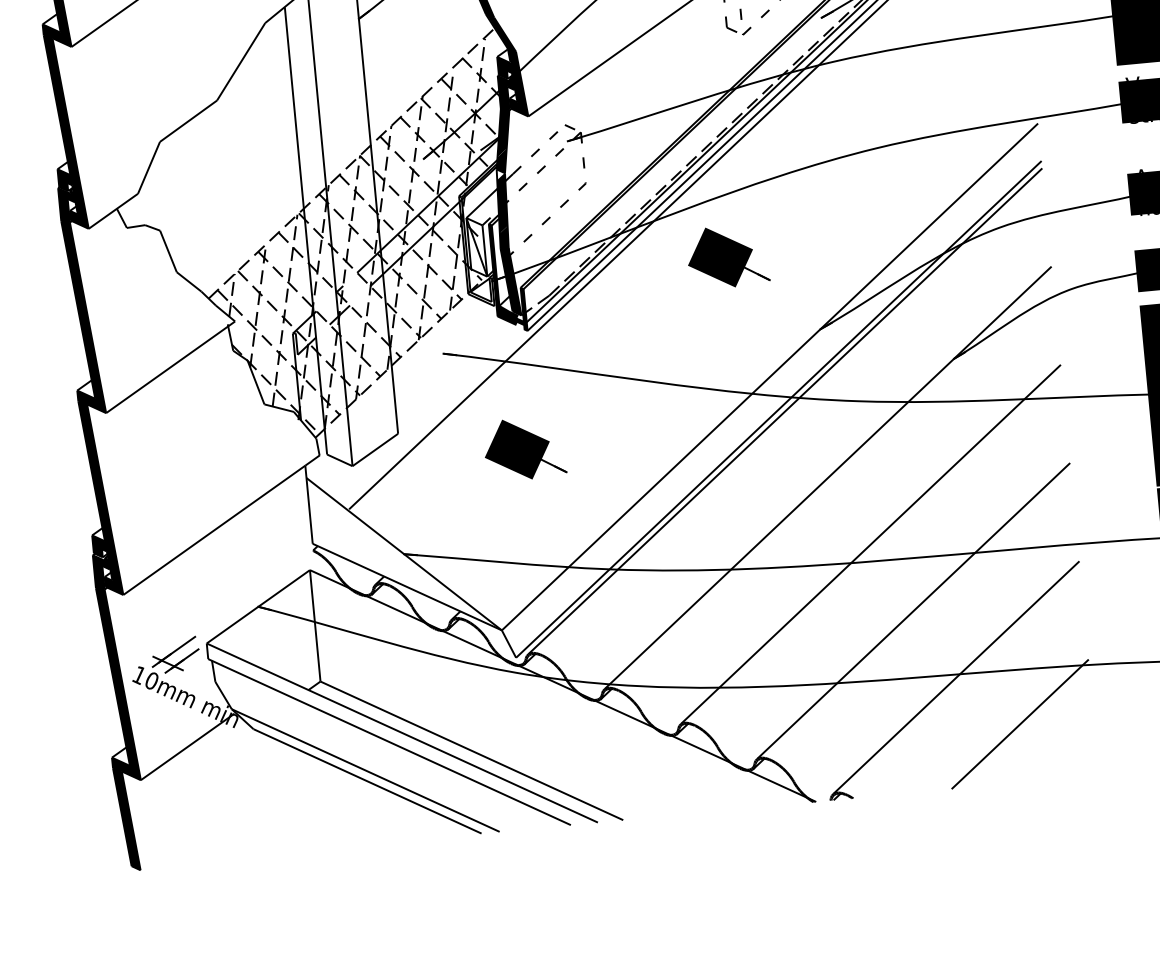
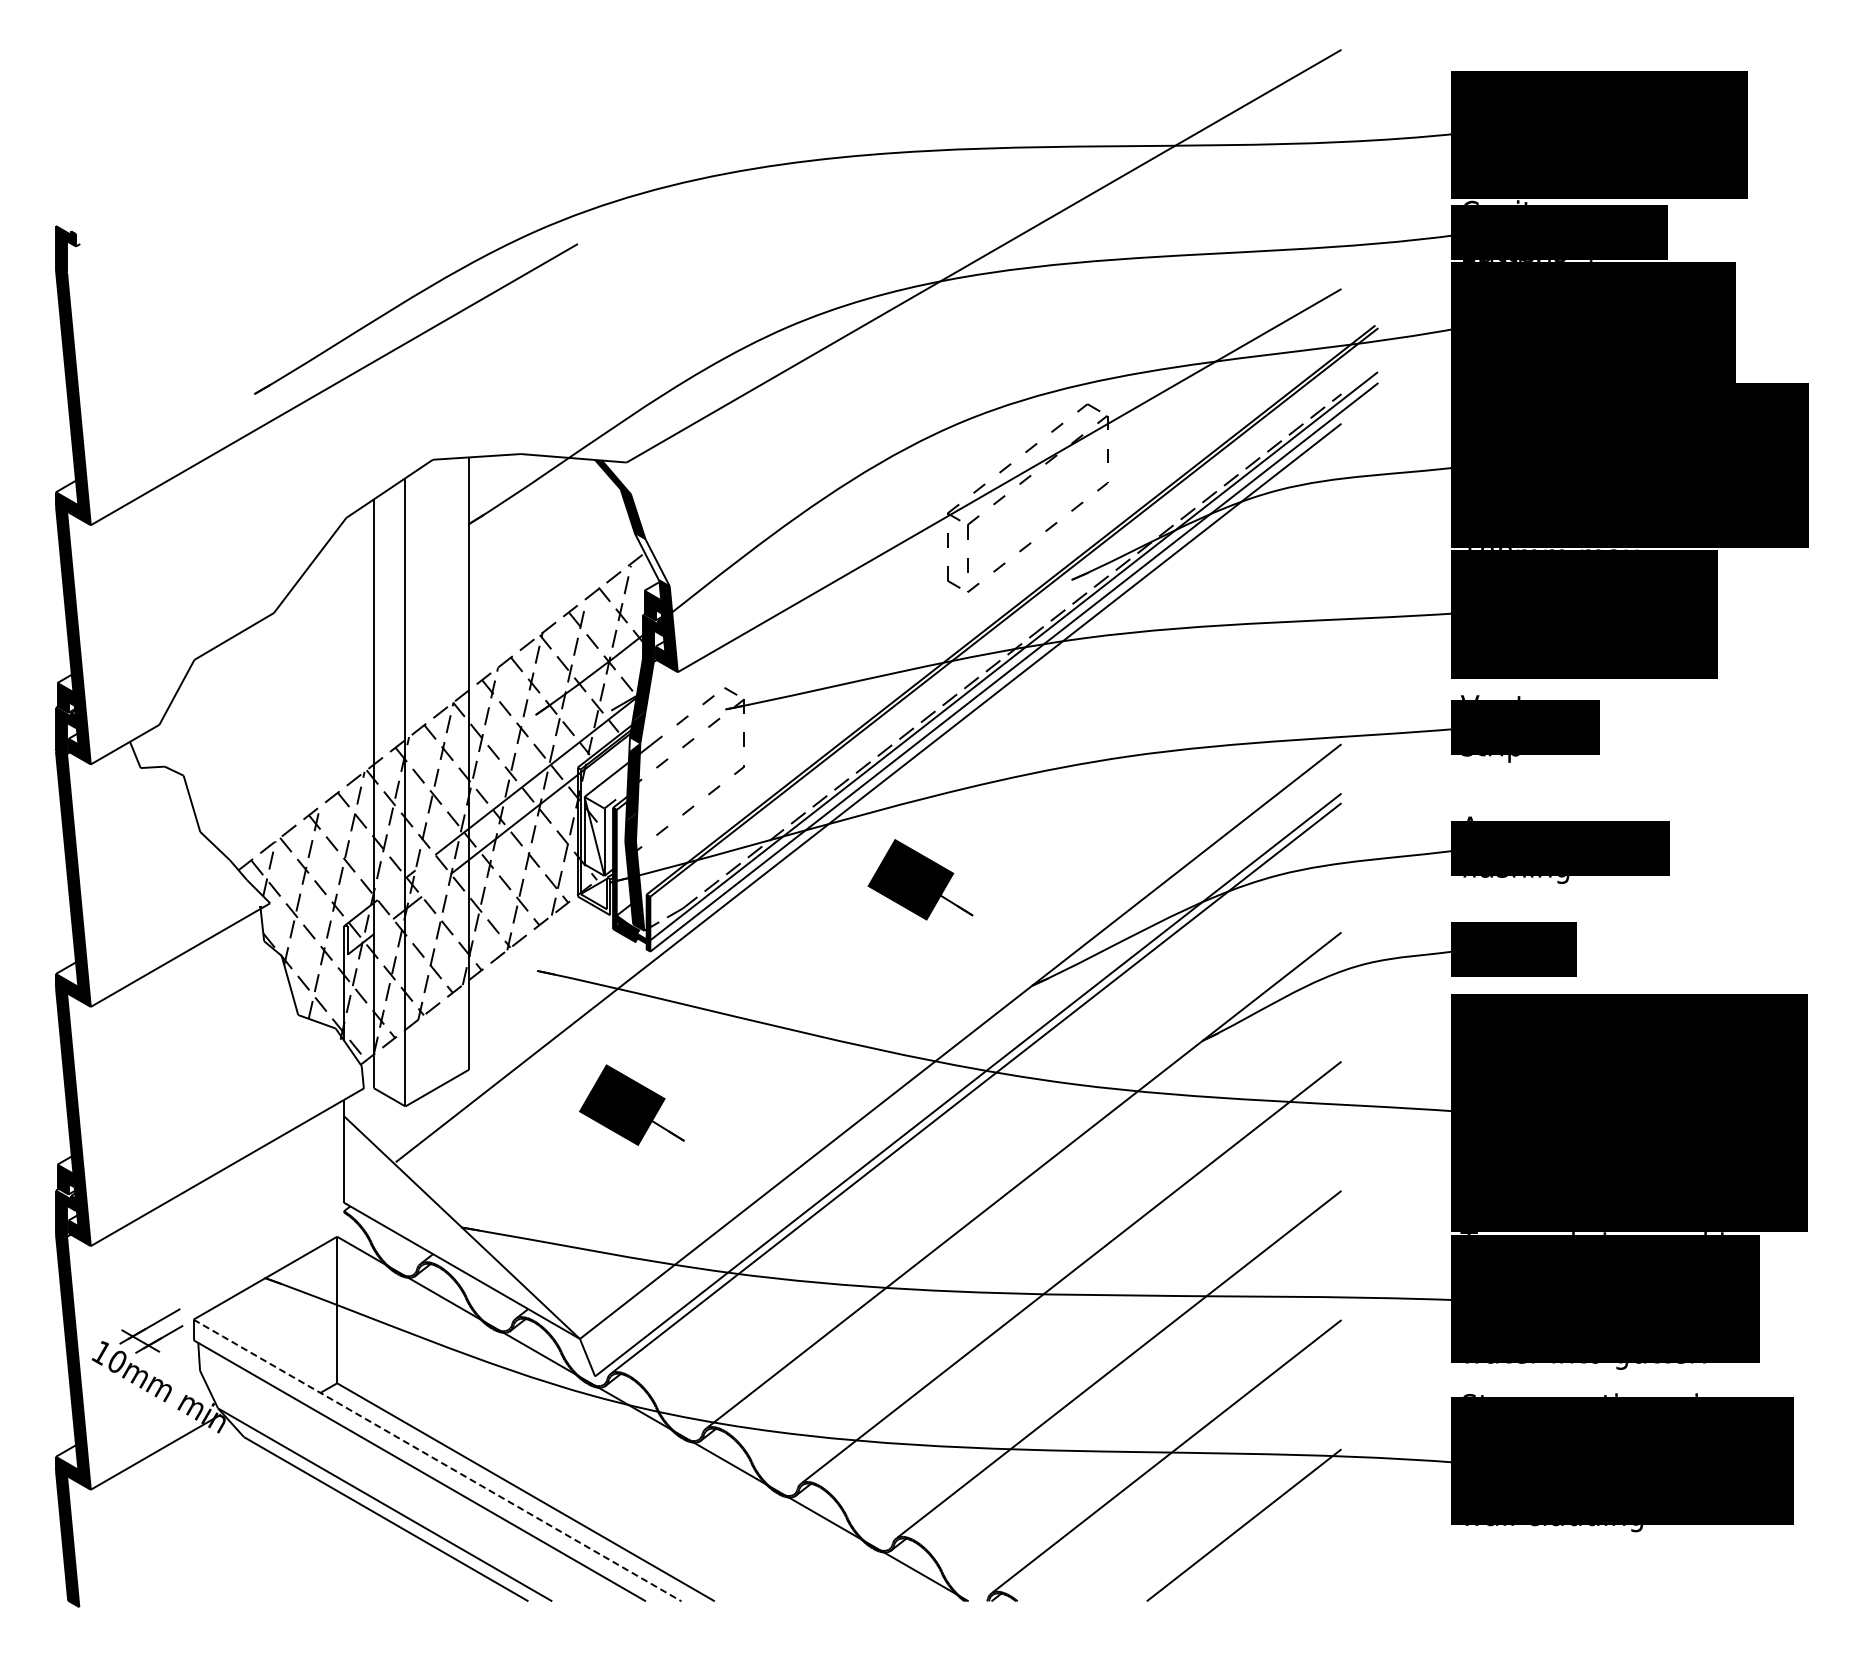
fill: (501, 32) -> (652, 559), removed
line: (402, 733) -> (437, 1460), solid -> dashed

